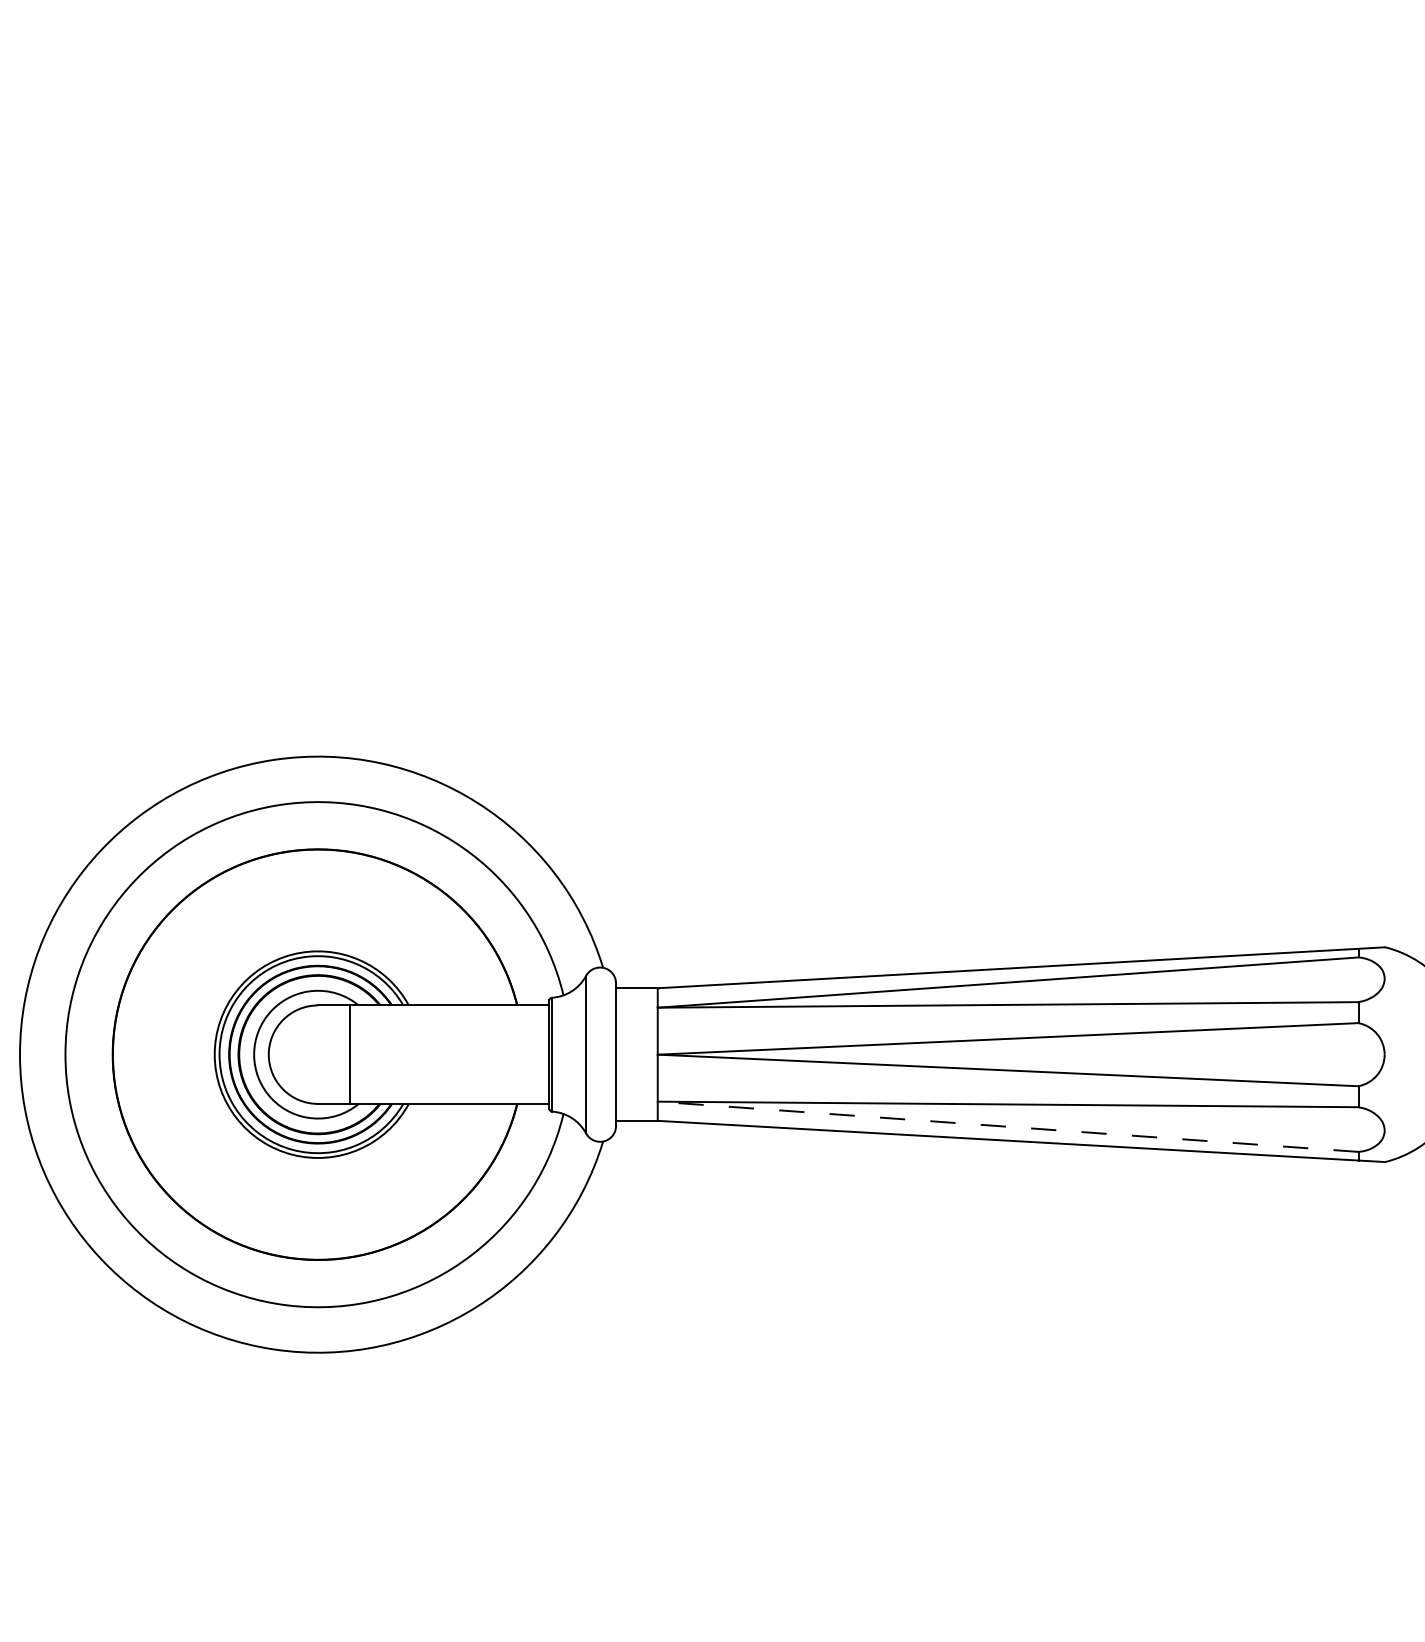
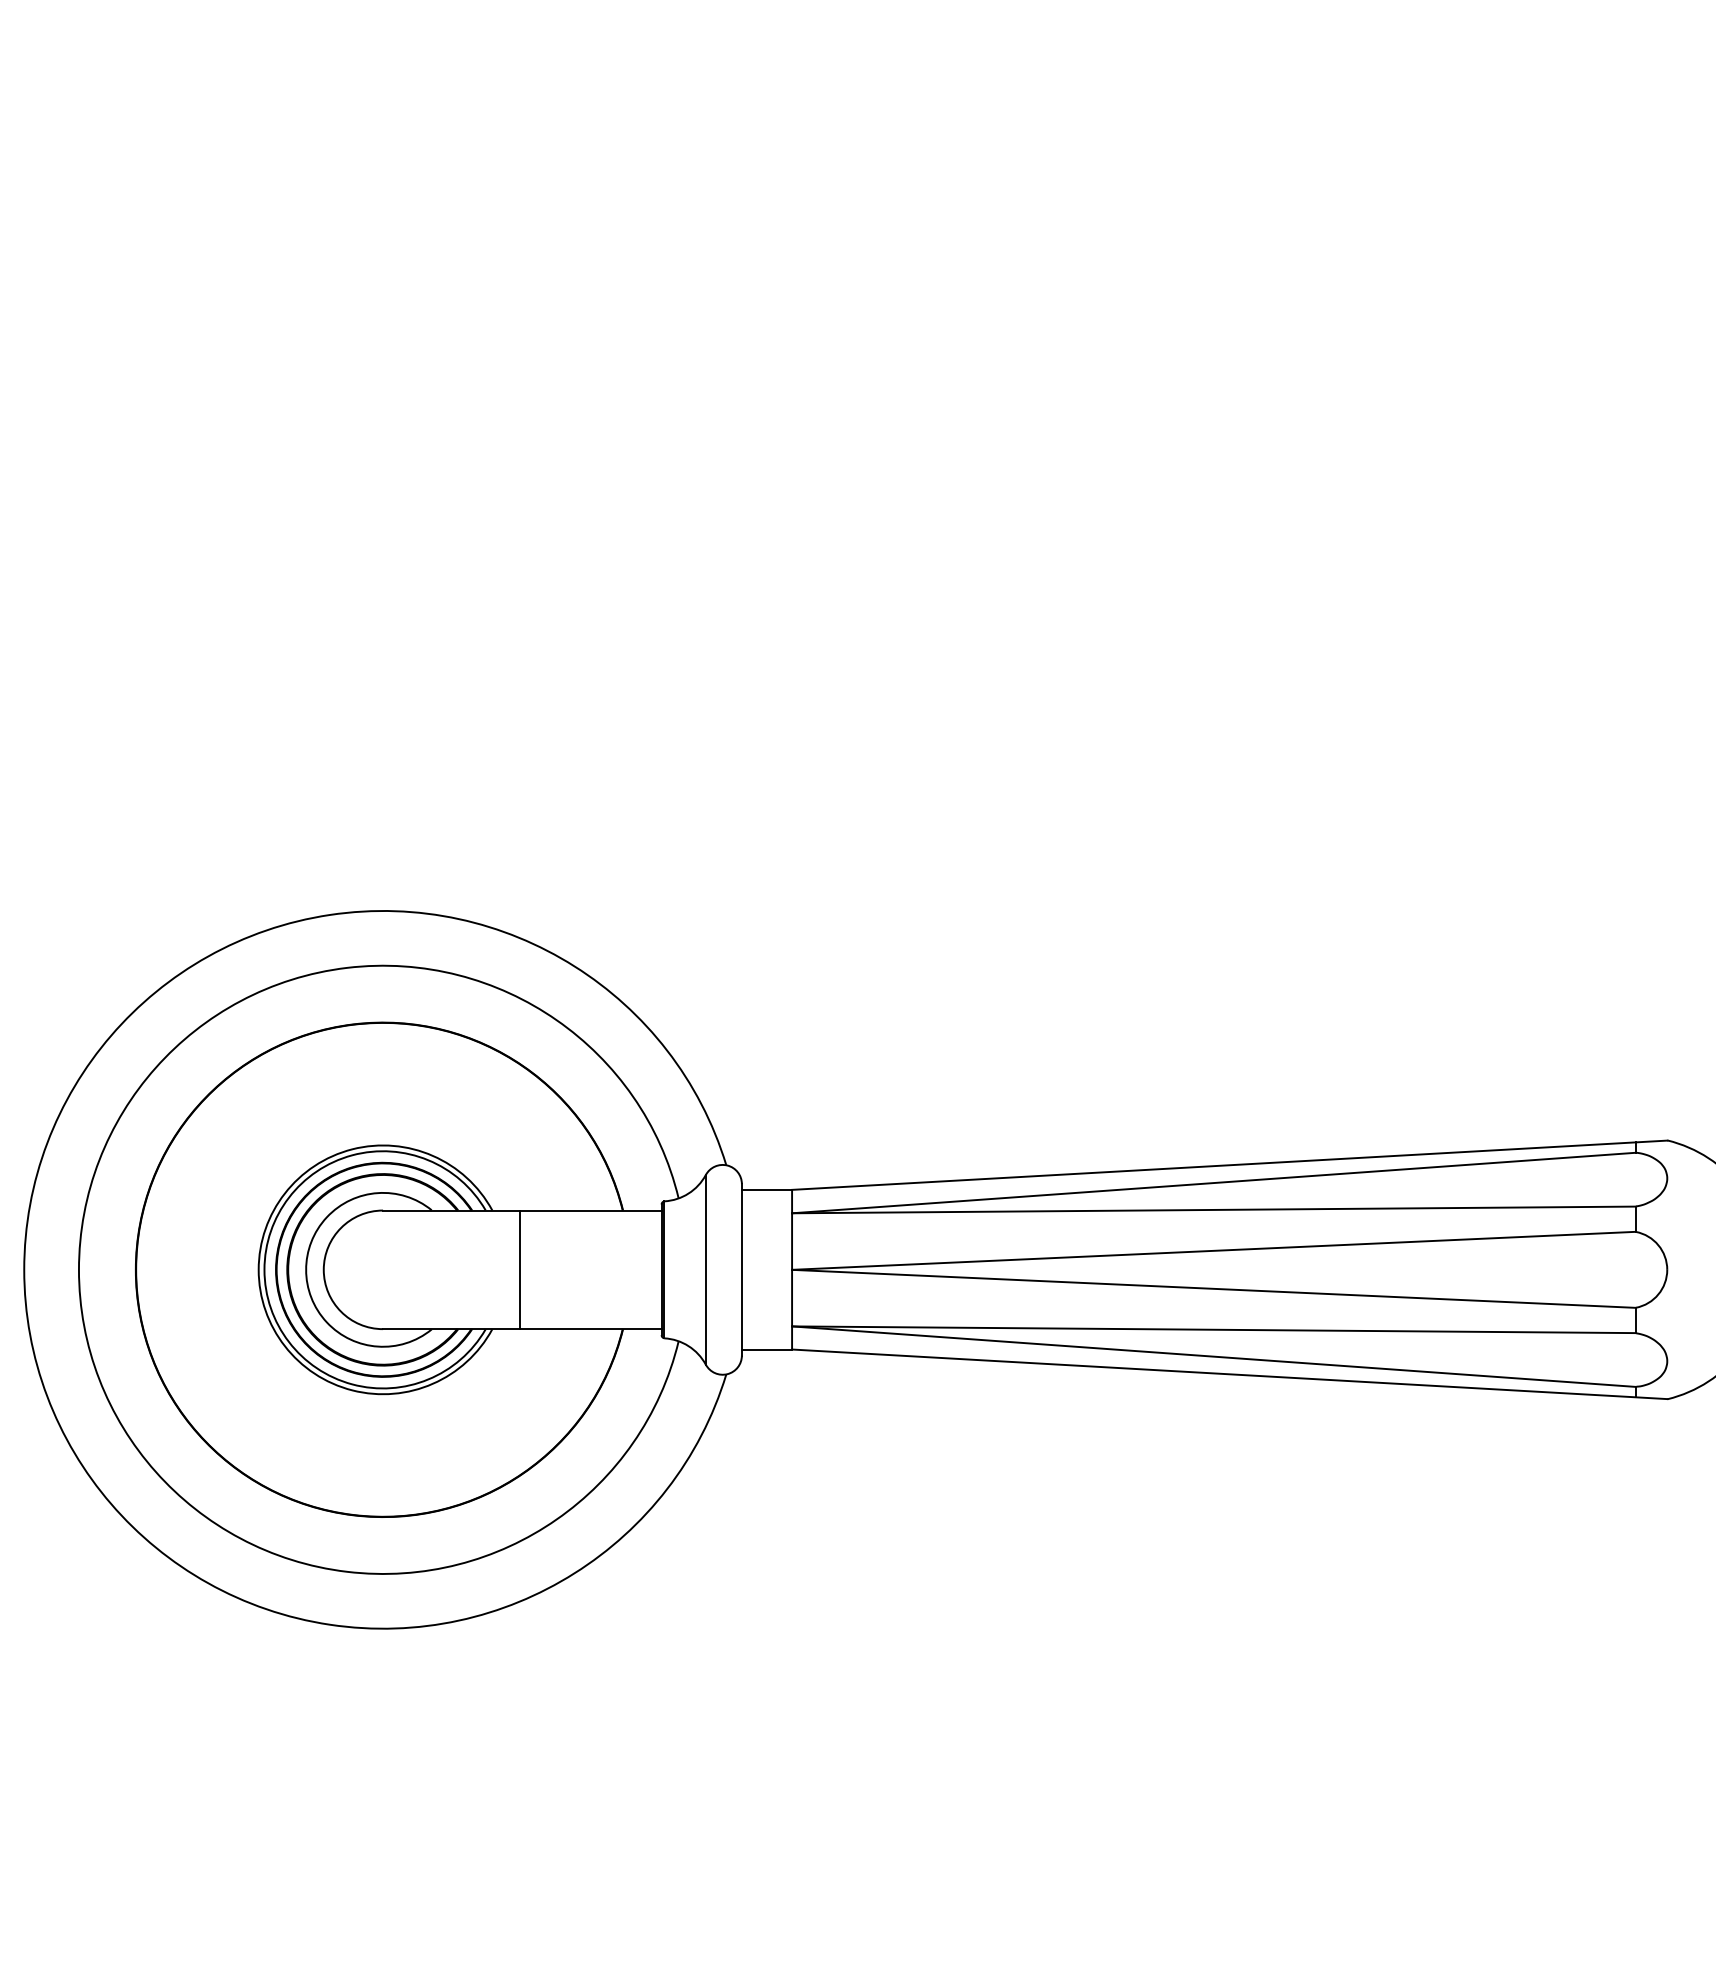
line: (349, 1054) -> (519, 1269), moved
line: (1007, 1126) -> (1213, 1356), dashed -> solid

